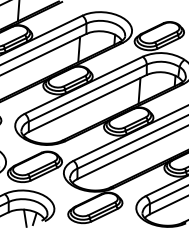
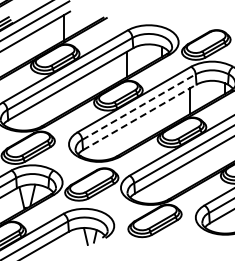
line: (88, 93) -> (139, 107), solid -> dashed
line: (87, 103) -> (139, 117), solid -> dashed

